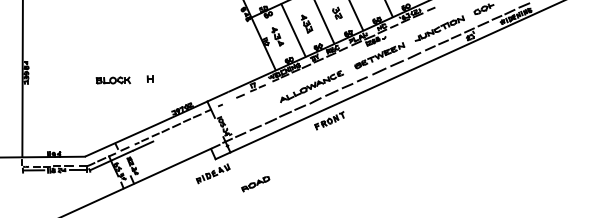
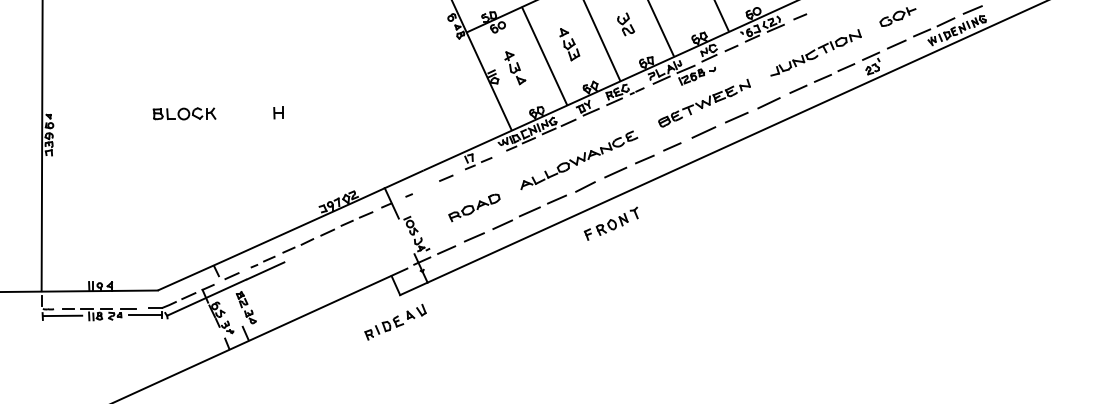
part: (149, 78) -> (277, 112), moved
part: (113, 80) -> (184, 113), moved
part: (255, 184) -> (474, 208), moved

